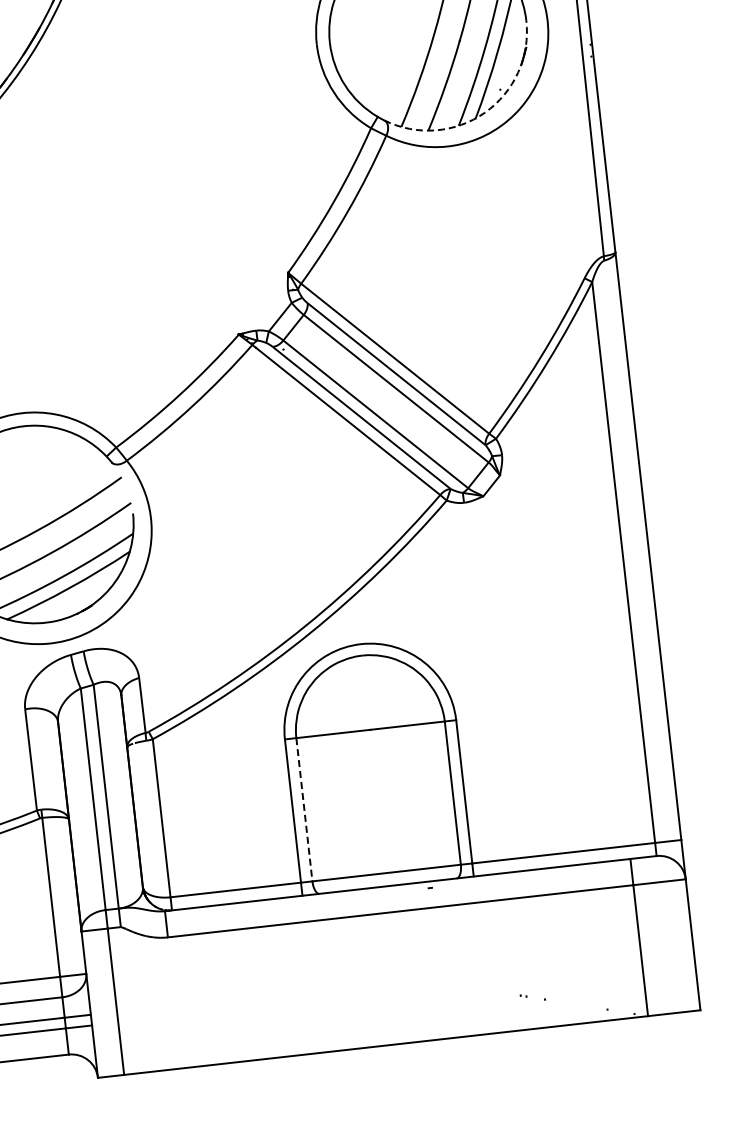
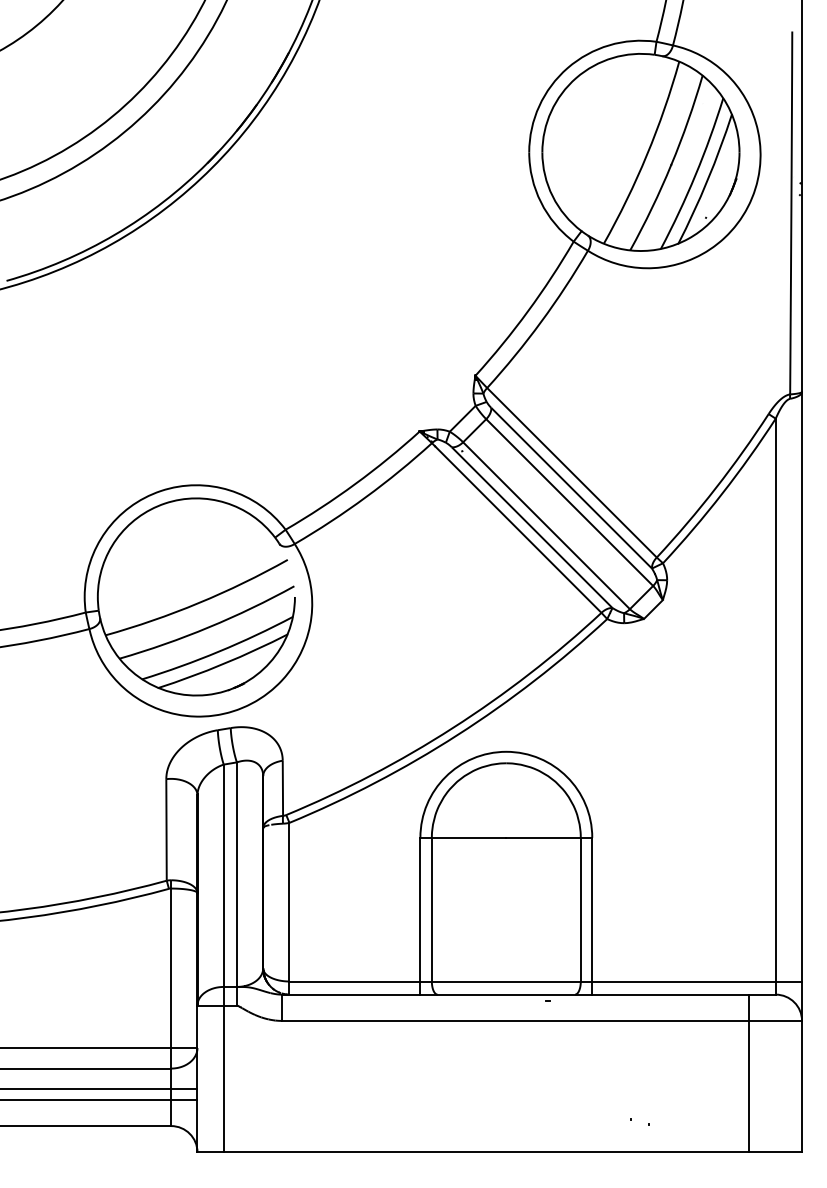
arc: (485, 112) -> (688, 238), dashed -> solid
line: (304, 809) -> (431, 909), dashed -> solid

